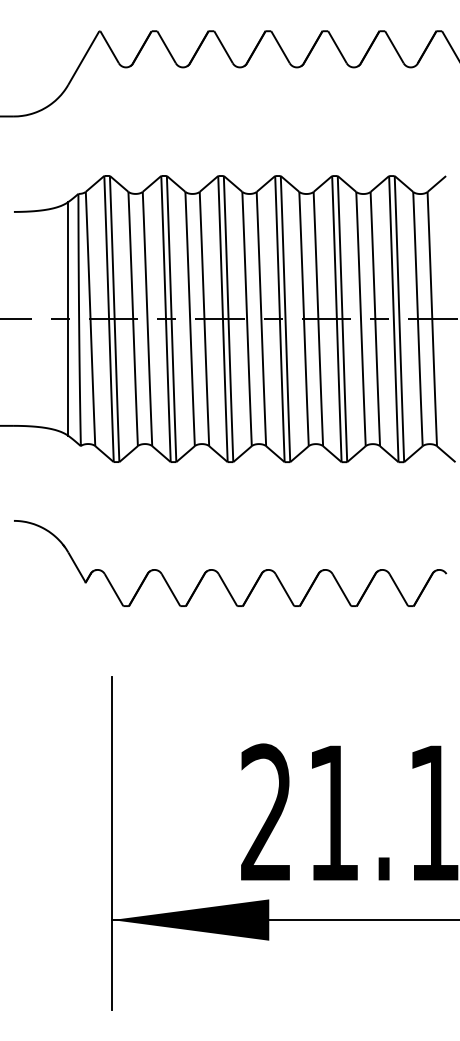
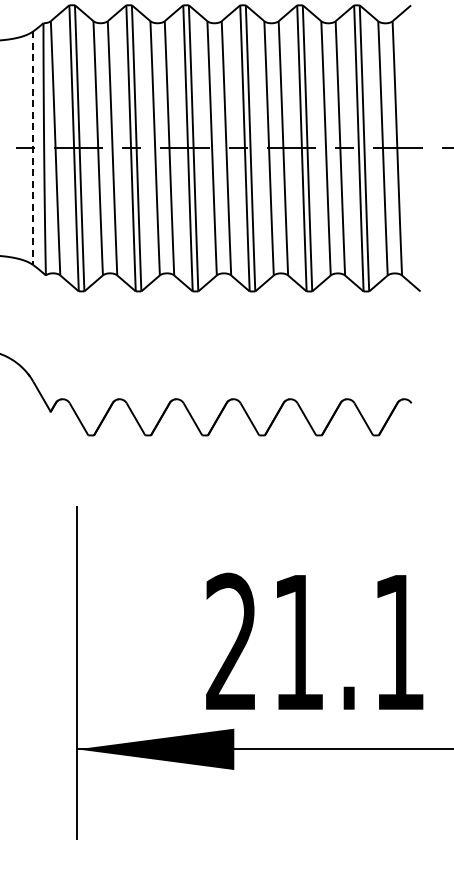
line: (68, 318) -> (33, 147), solid -> dashed

